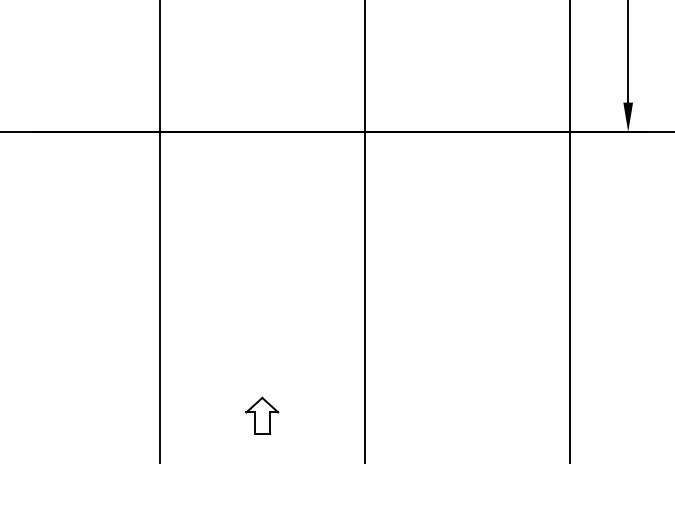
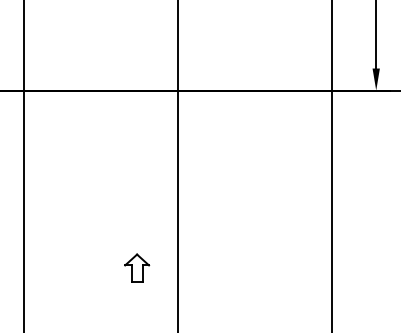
part: (262, 415) -> (137, 267), moved

